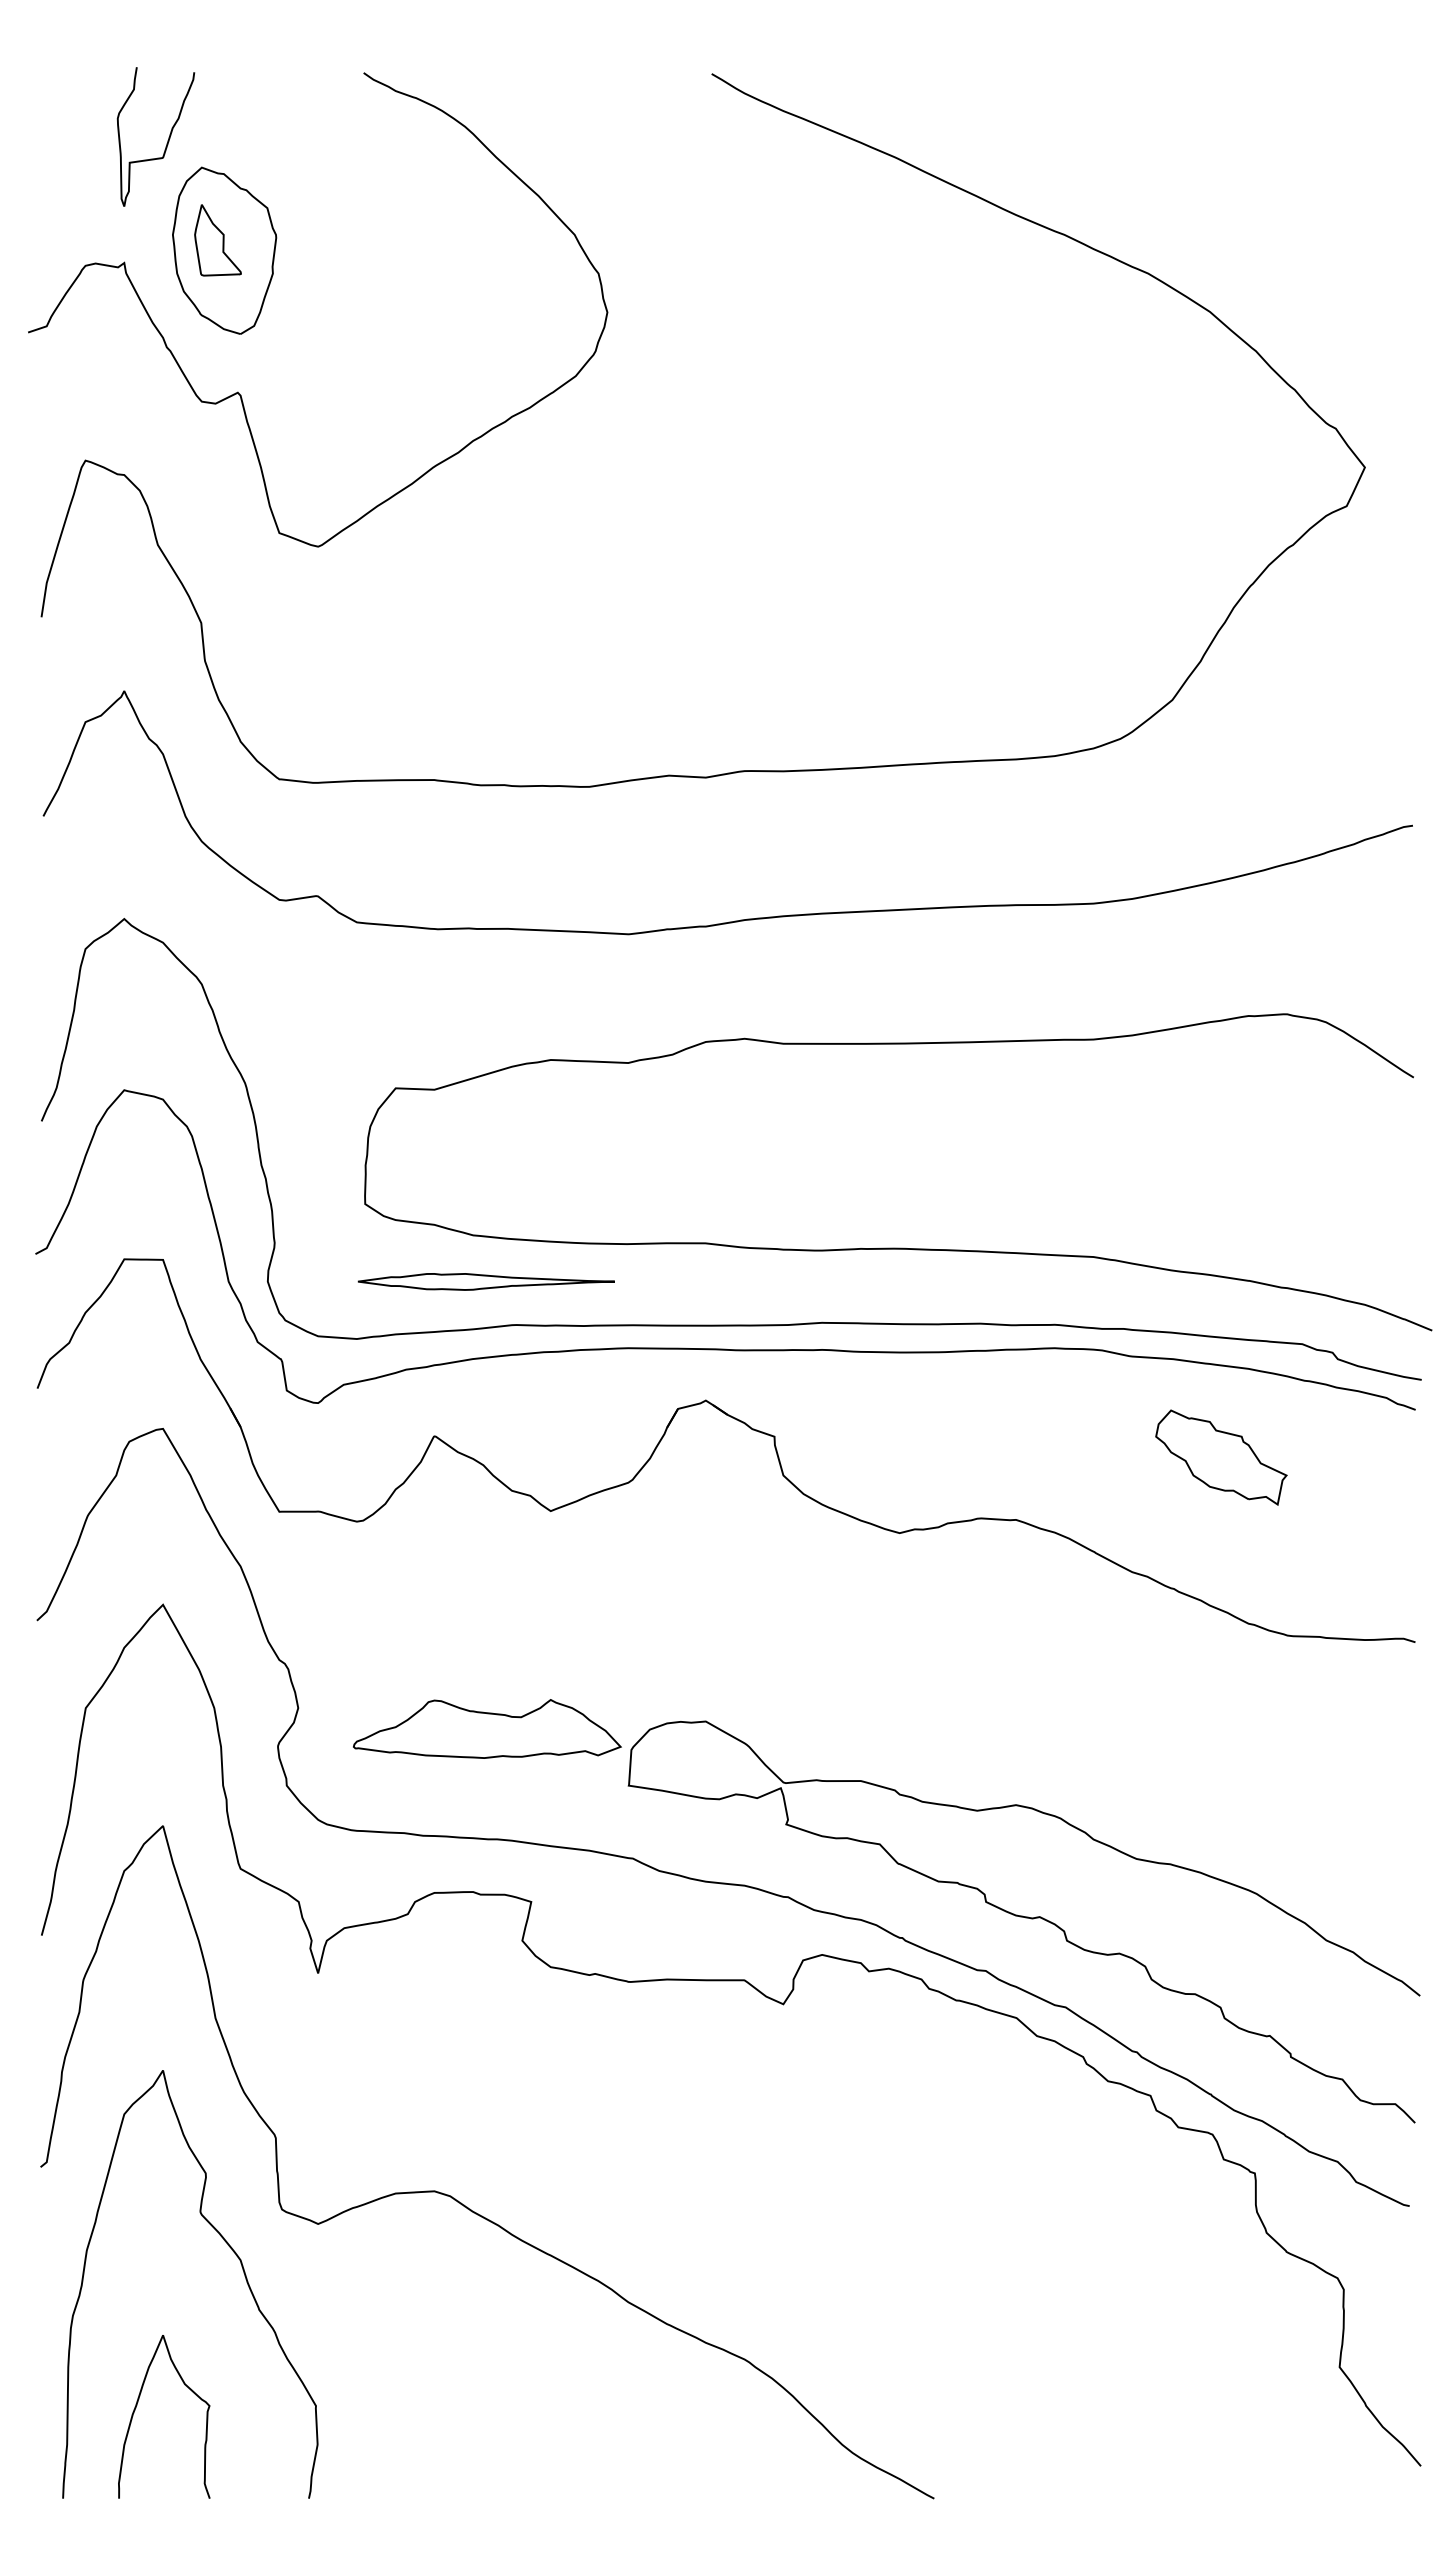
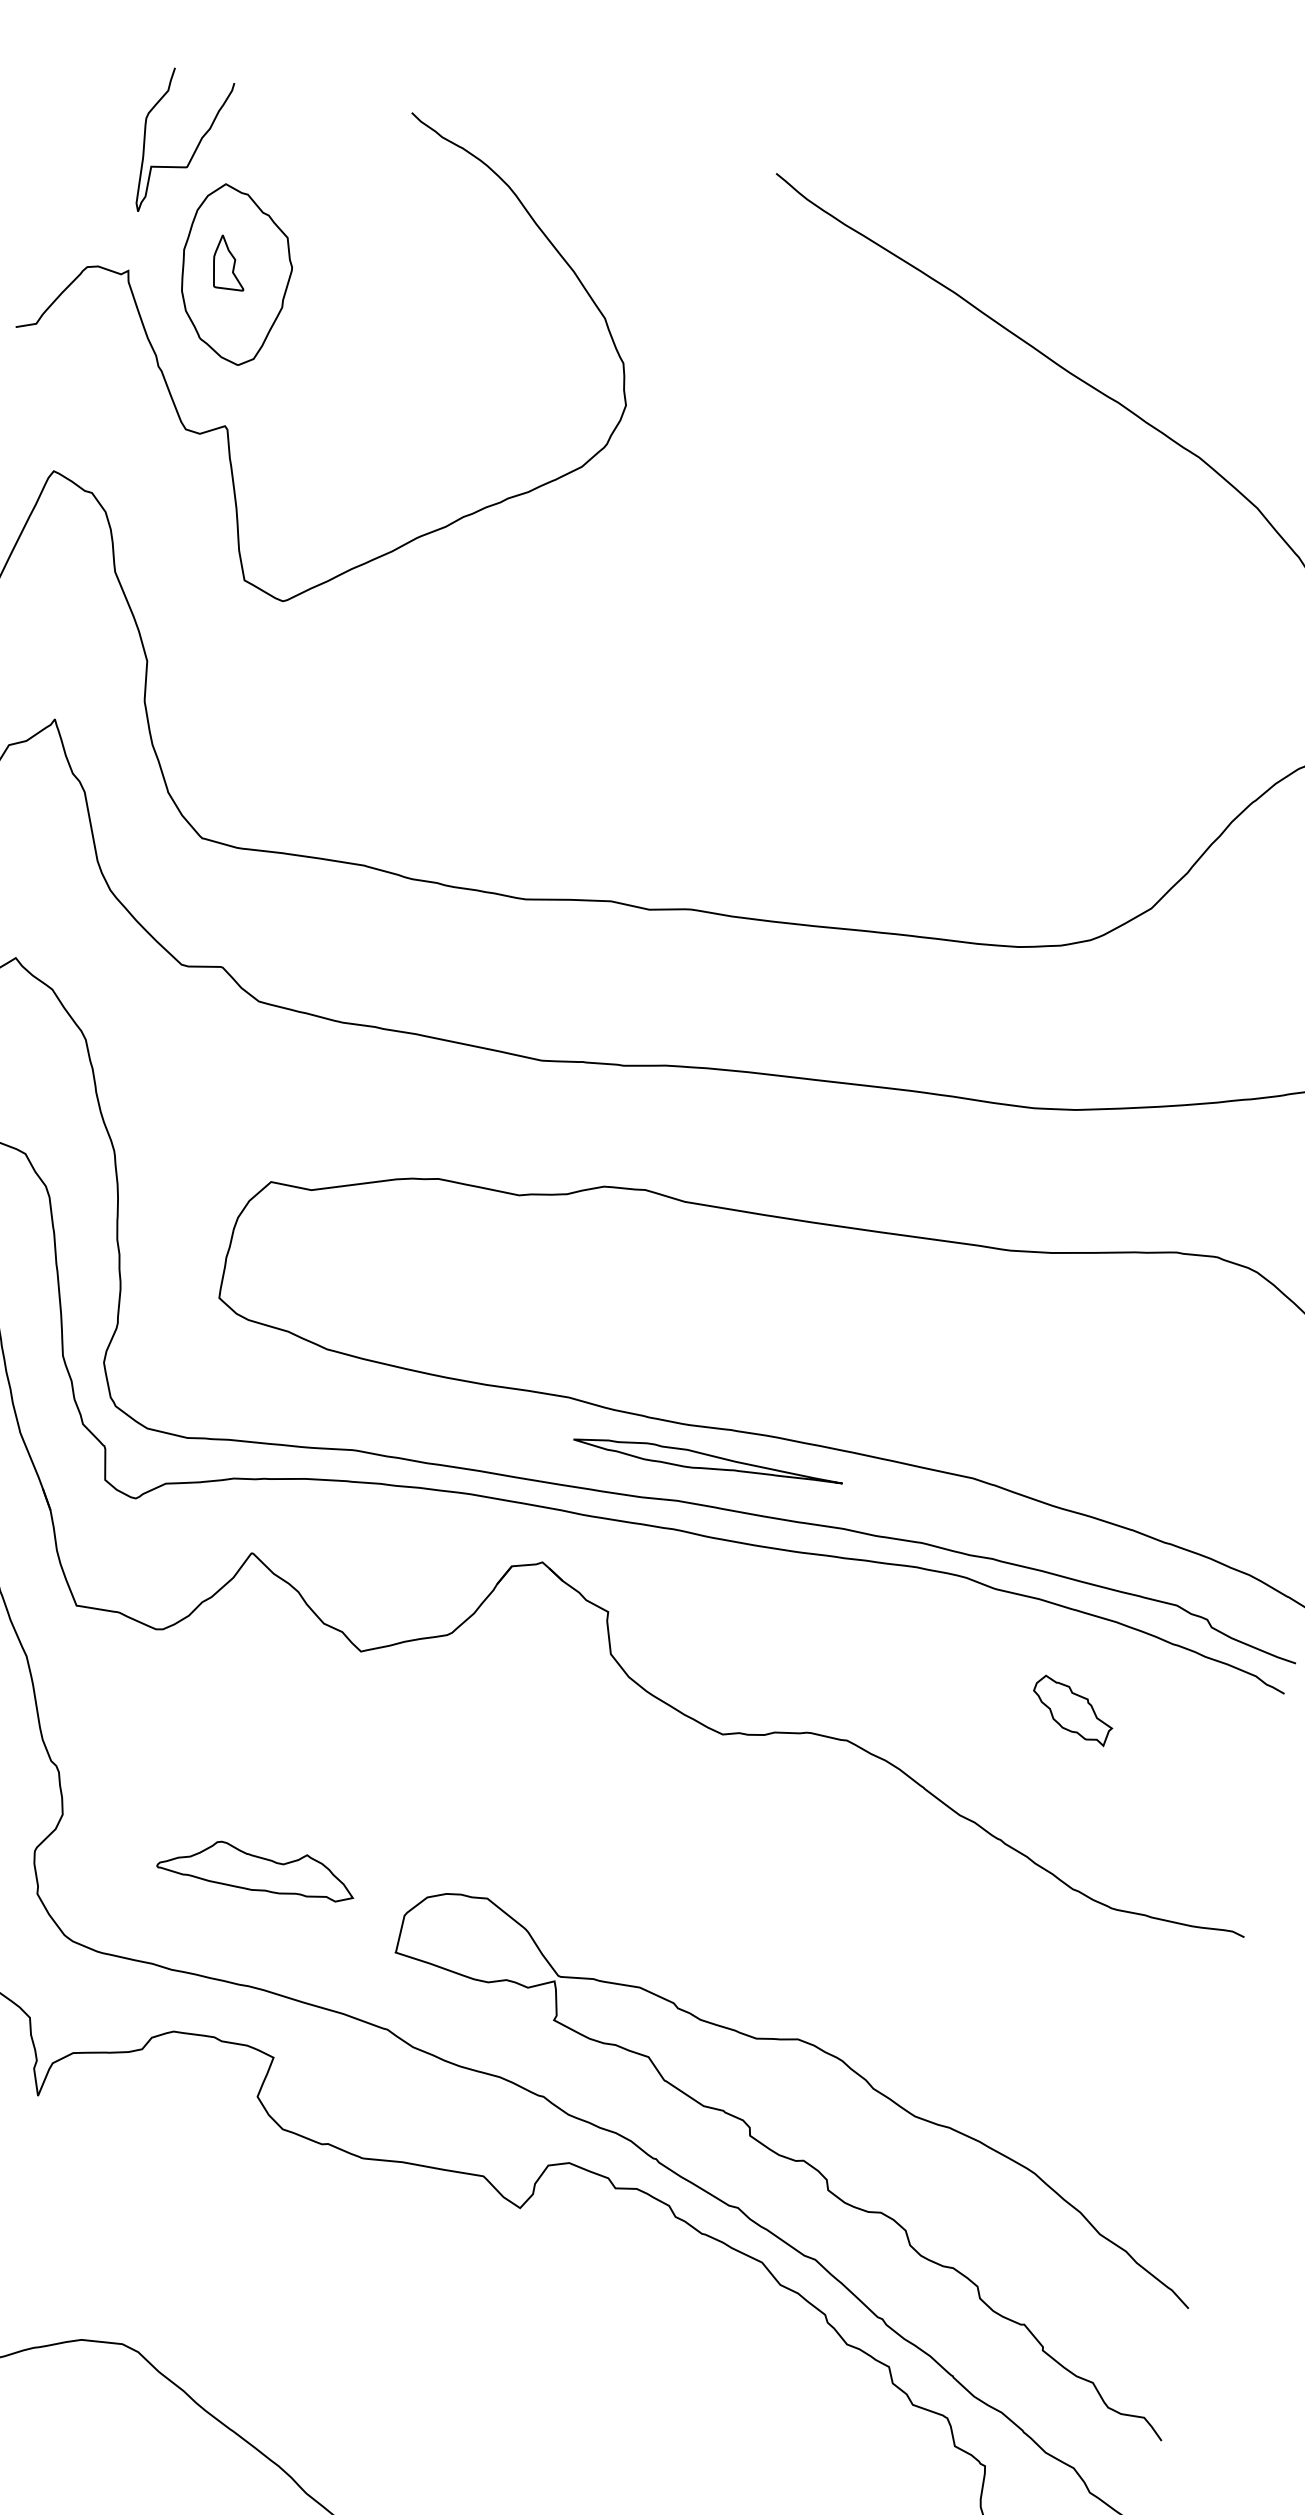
part: (217, 240) -> (229, 263), size x0.7
part: (485, 1281) -> (707, 1461), moved
part: (1221, 1457) -> (1072, 1710), size x0.6
part: (487, 1728) -> (257, 1868), size x0.7

